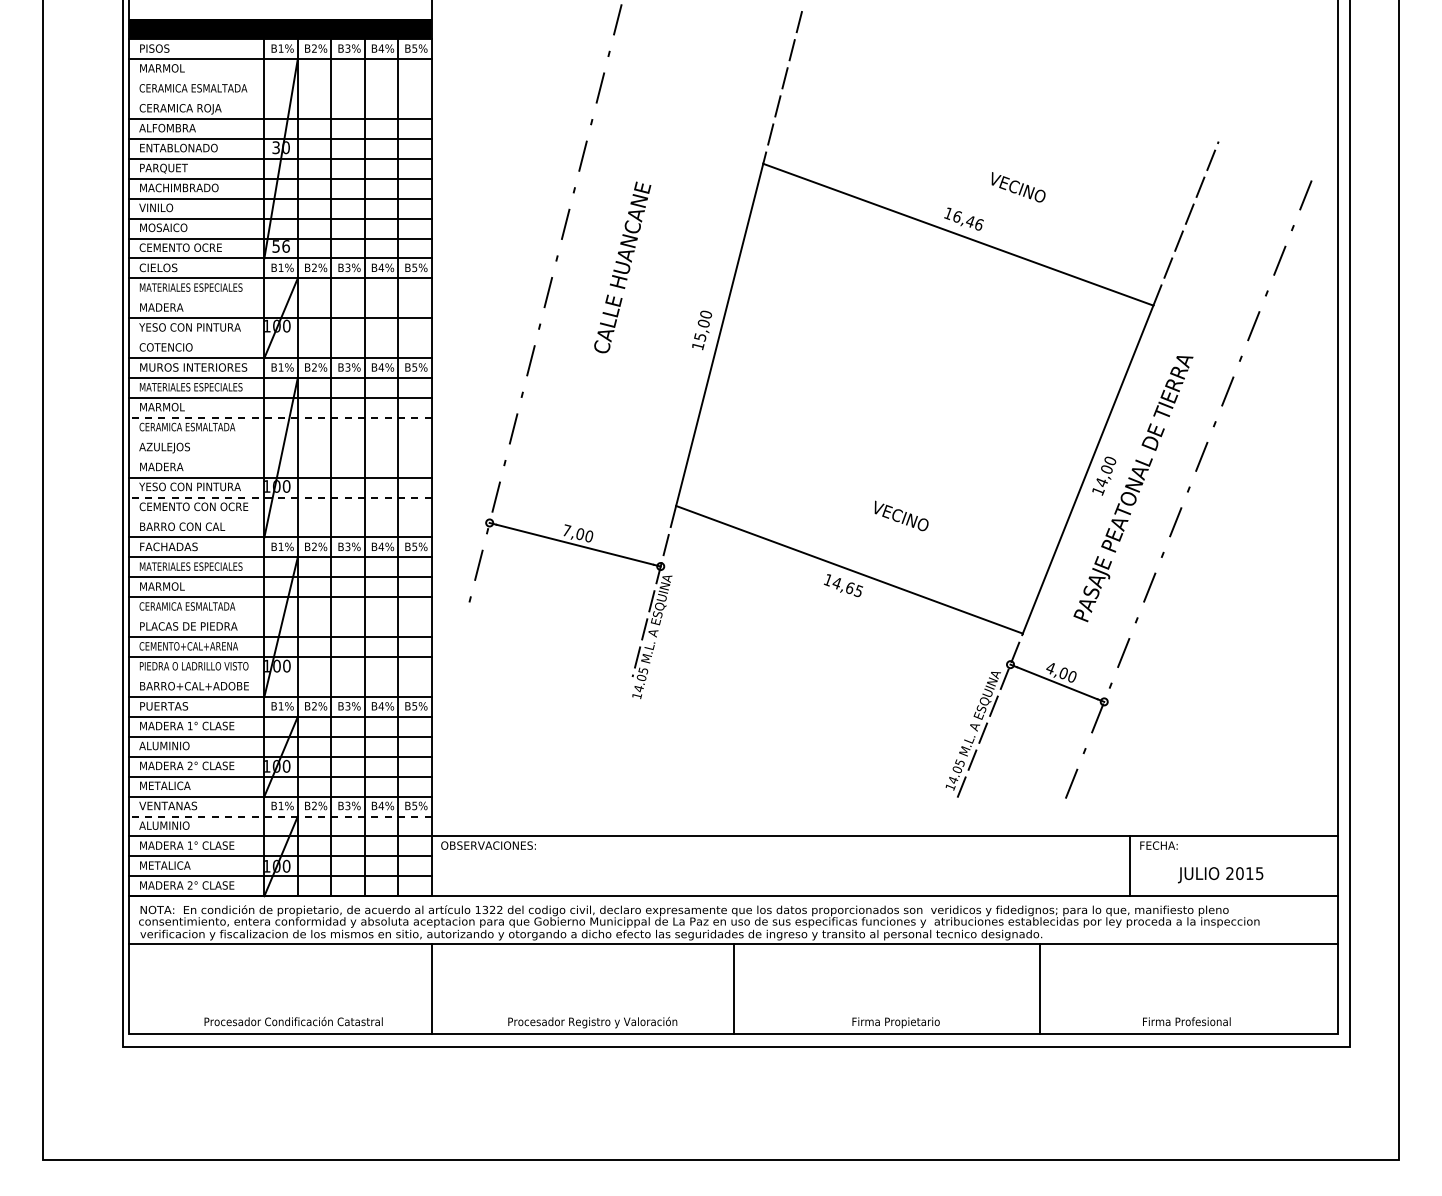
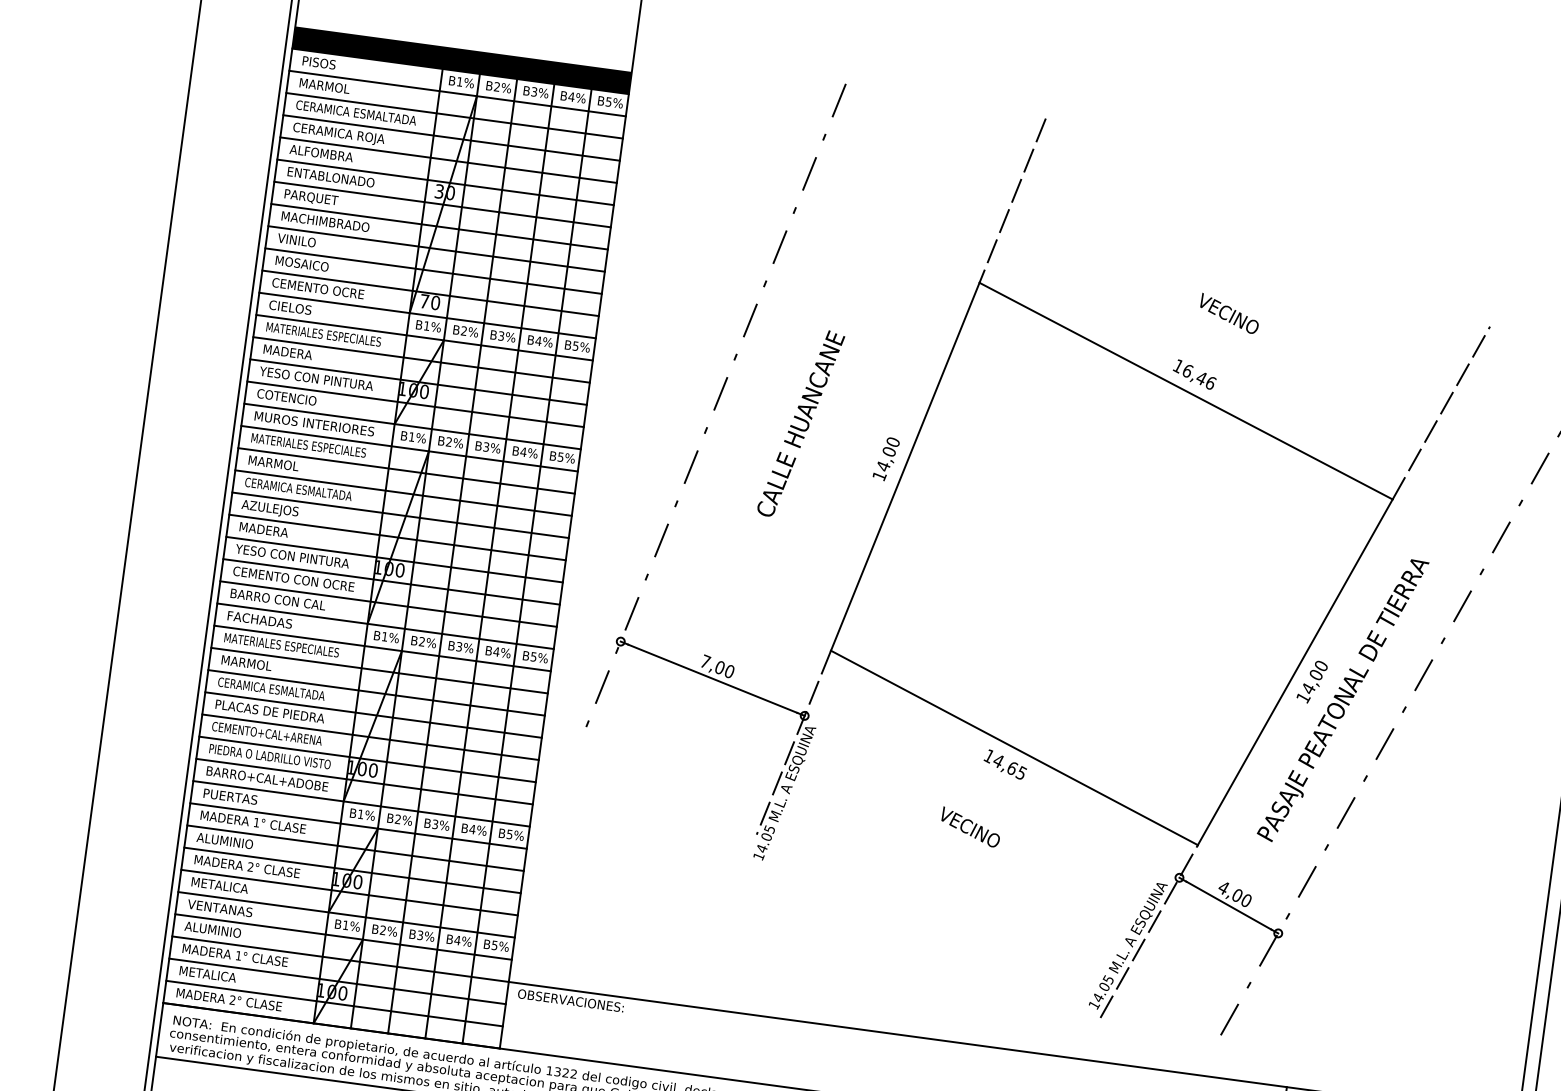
line: (280, 79) -> (454, 116), added
line: (280, 99) -> (451, 138), added
text: (1018, 187) -> (1229, 313), moved
text: (280, 246) -> (429, 302), 56 -> 70
text: (622, 267) -> (800, 423), moved
line: (280, 298) -> (421, 360), added
text: (700, 337) -> (883, 466), 15,00 -> 14,00
line: (280, 338) -> (415, 404), added
line: (279, 417) -> (402, 492), dashed -> solid
line: (280, 437) -> (400, 514), added
line: (280, 457) -> (397, 537), added
line: (279, 497) -> (390, 581), dashed -> solid
text: (901, 515) -> (970, 826), moved
line: (280, 517) -> (388, 604), added
line: (280, 617) -> (373, 715), added
line: (280, 677) -> (364, 782), added
line: (279, 816) -> (342, 936), dashed -> solid

